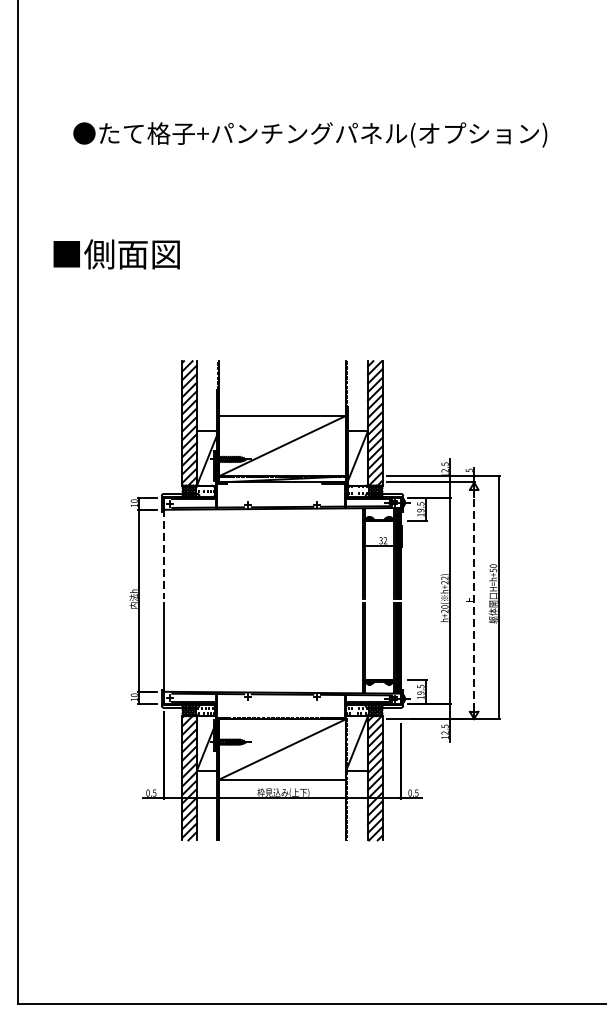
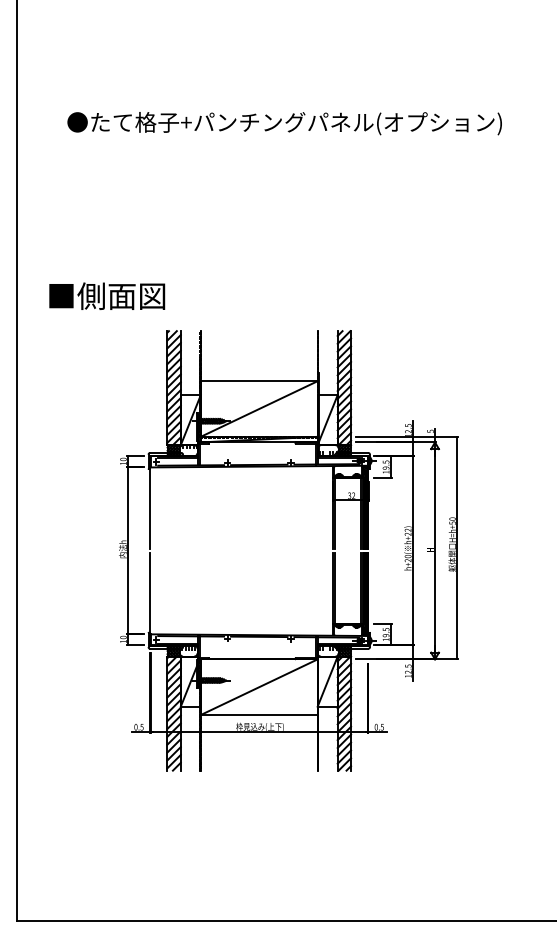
text: (117, 253) -> (107, 295), moved
line: (163, 548) -> (150, 502), dashed -> solid
line: (474, 600) -> (435, 550), dashed -> solid

